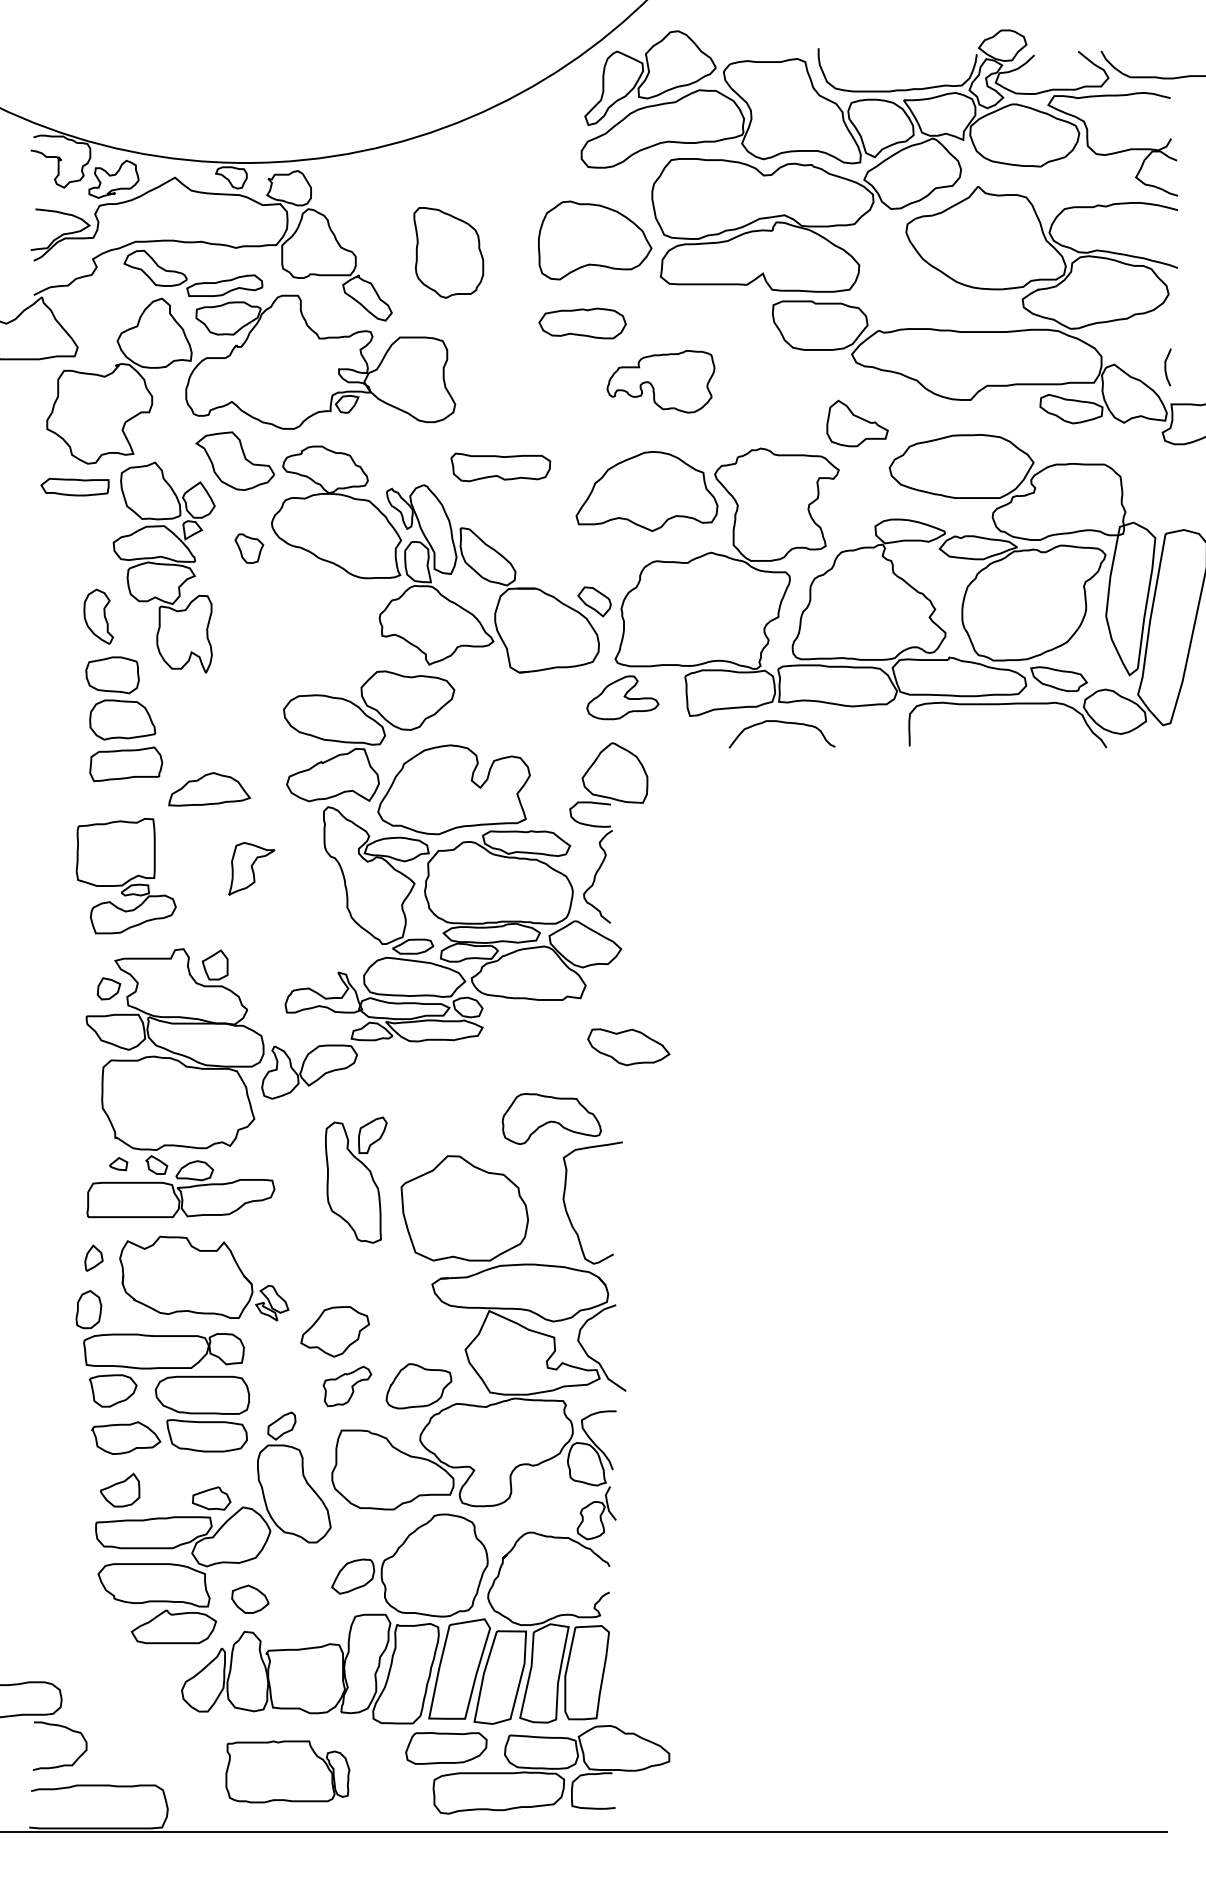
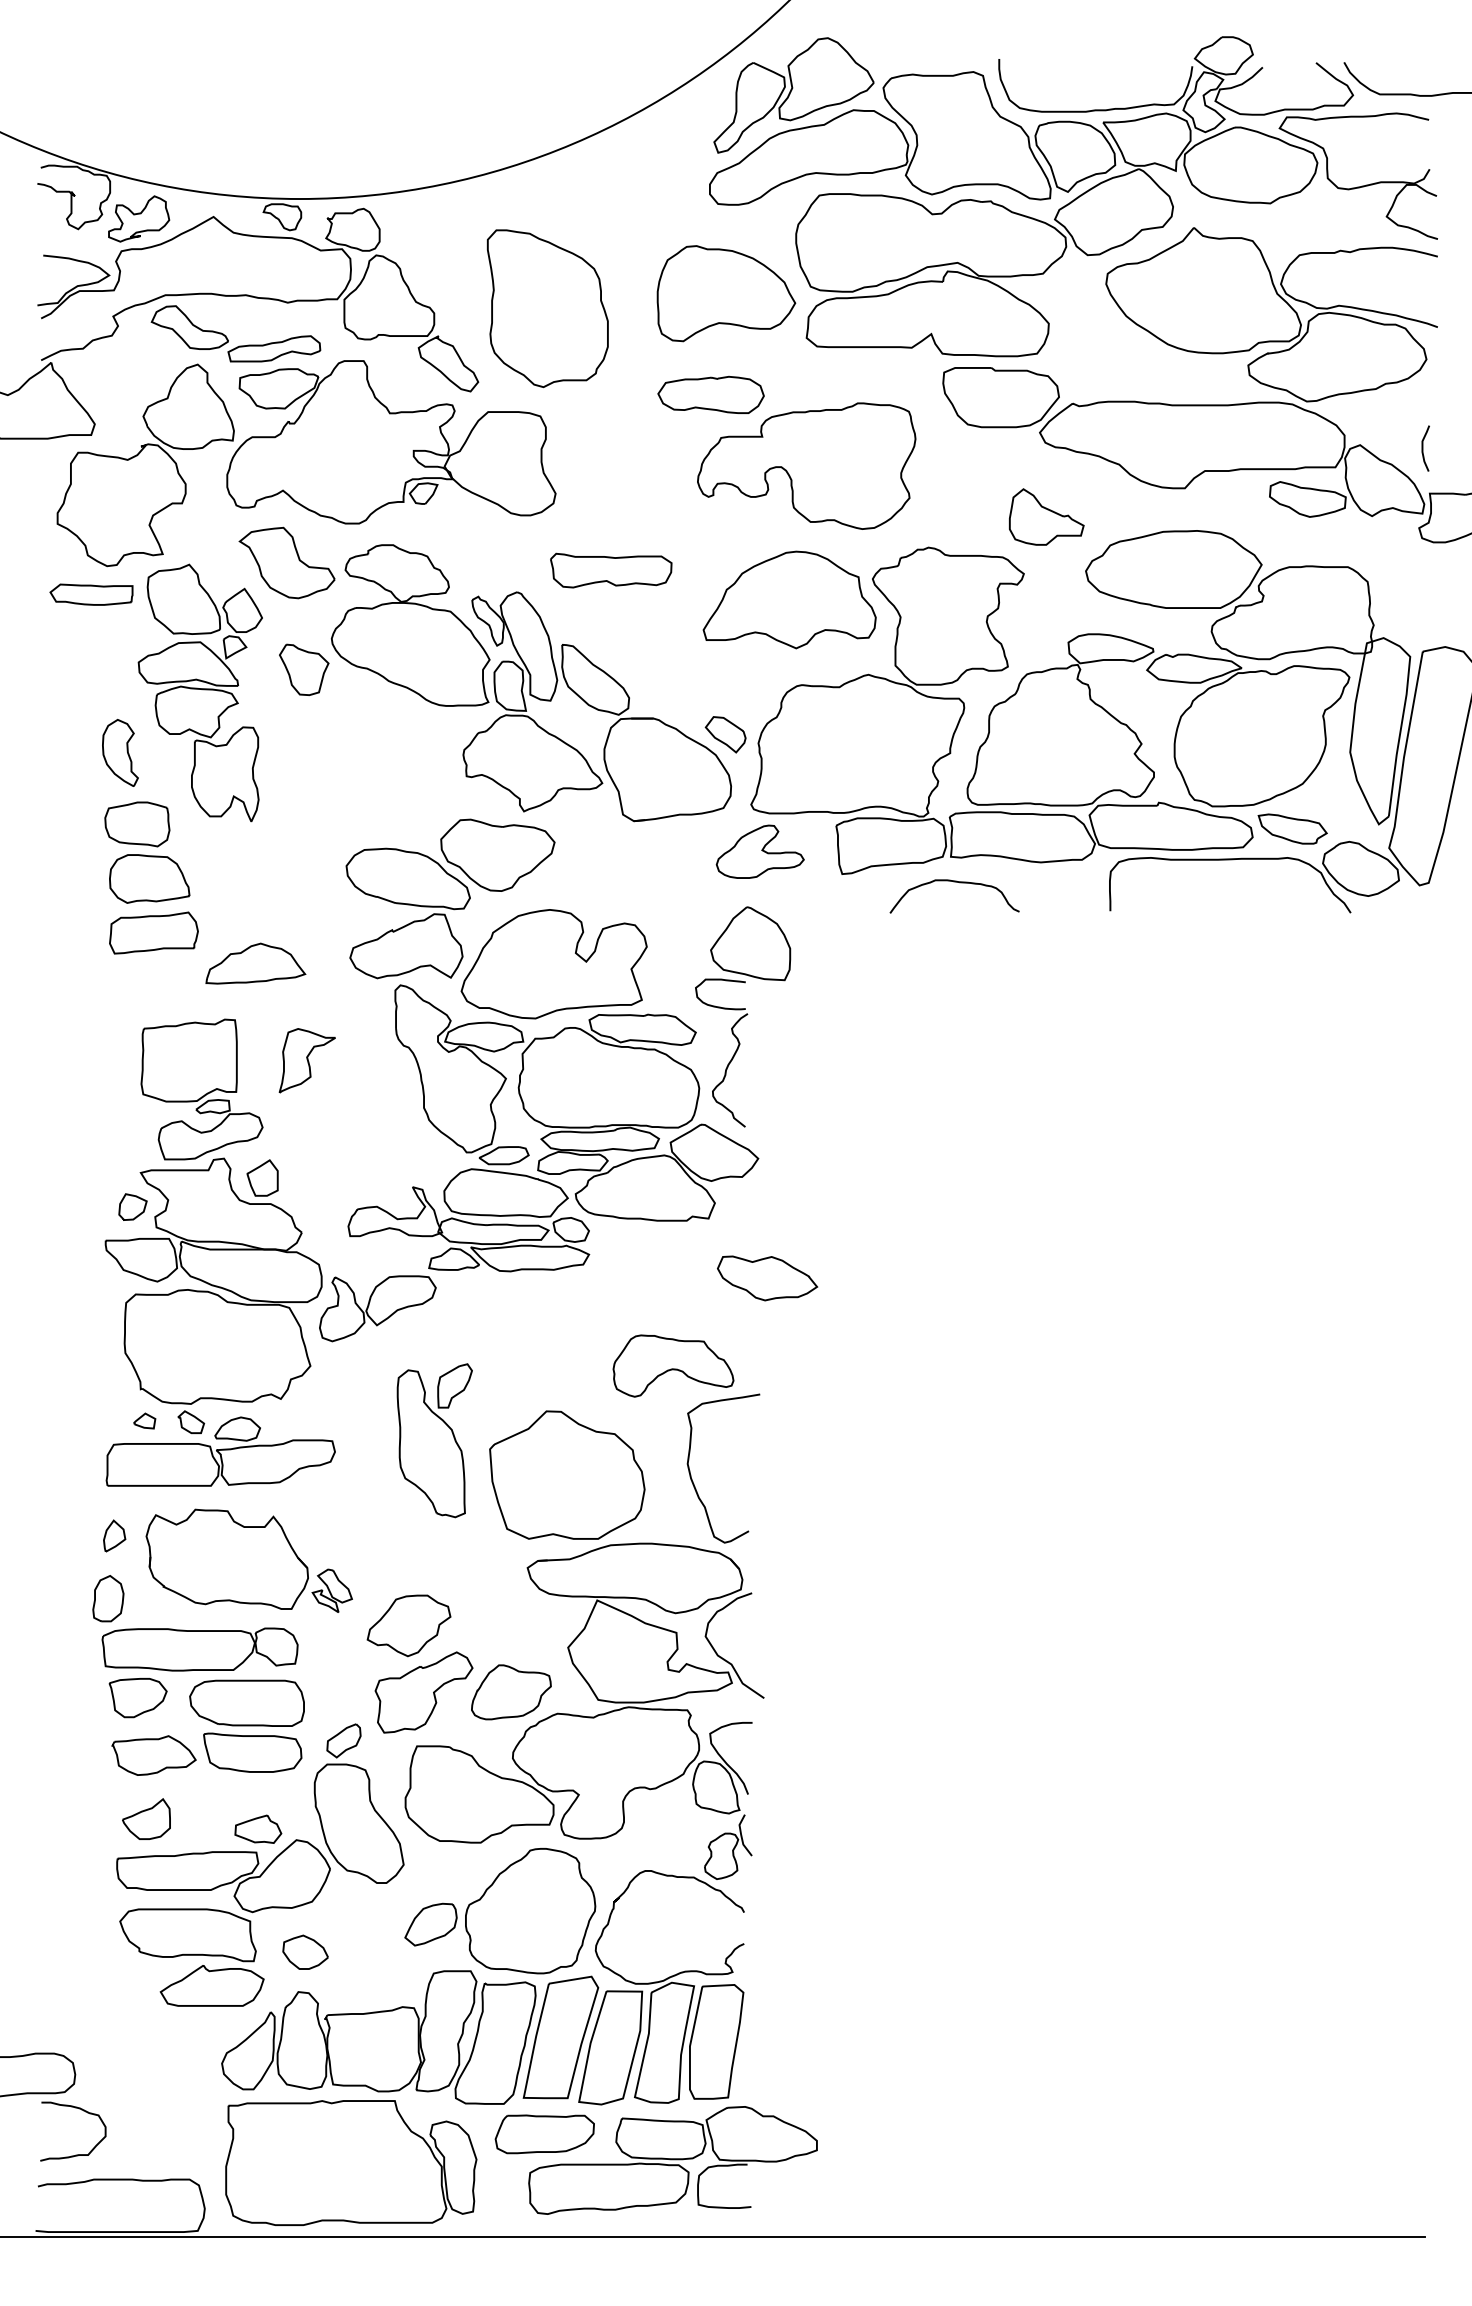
part: (448, 252) -> (547, 308), size x1.43
part: (660, 381) -> (806, 465), size x1.67
part: (249, 548) -> (304, 669), size x1.43
part: (125, 876) -> (201, 1089), moved
part: (347, 1386) -> (423, 1692), size x1.67
part: (288, 1771) -> (351, 2162), size x1.67

